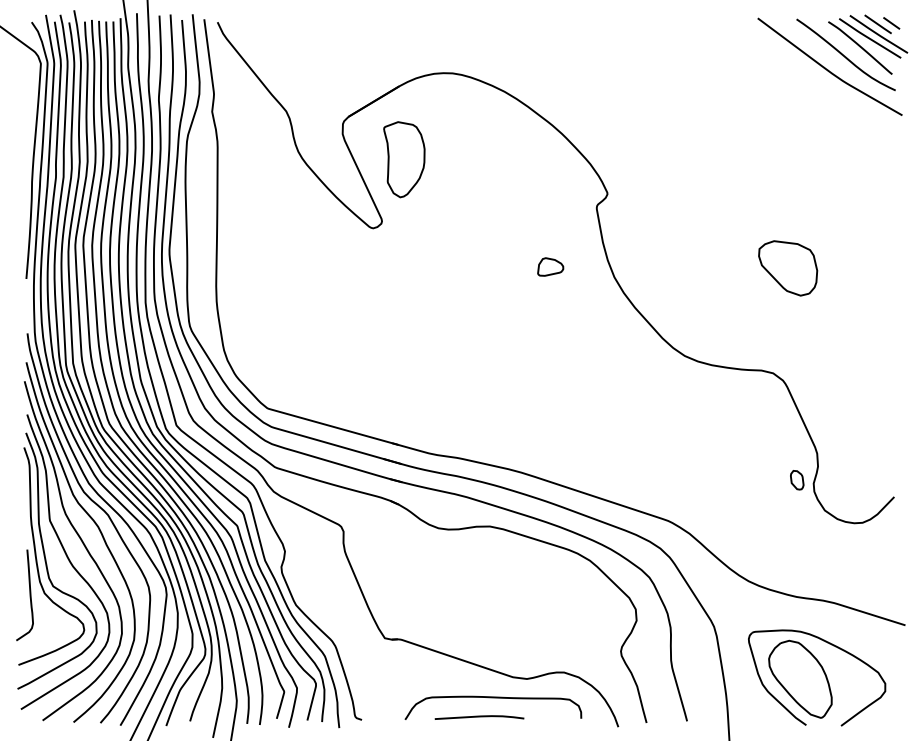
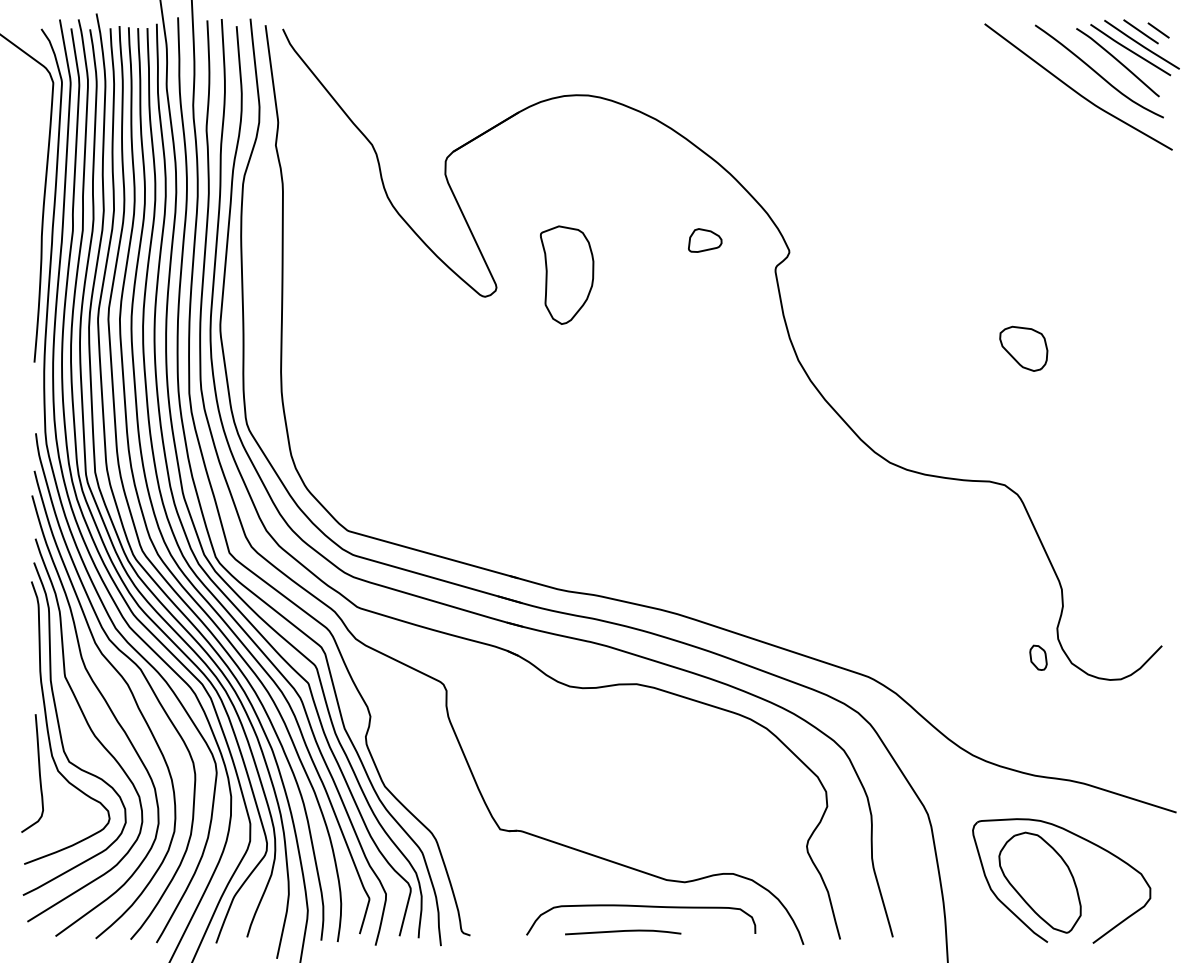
part: (404, 159) -> (567, 274), moved
part: (550, 266) -> (704, 239), moved
part: (787, 268) -> (1023, 348), size x0.62
part: (797, 480) -> (1038, 658), moved

